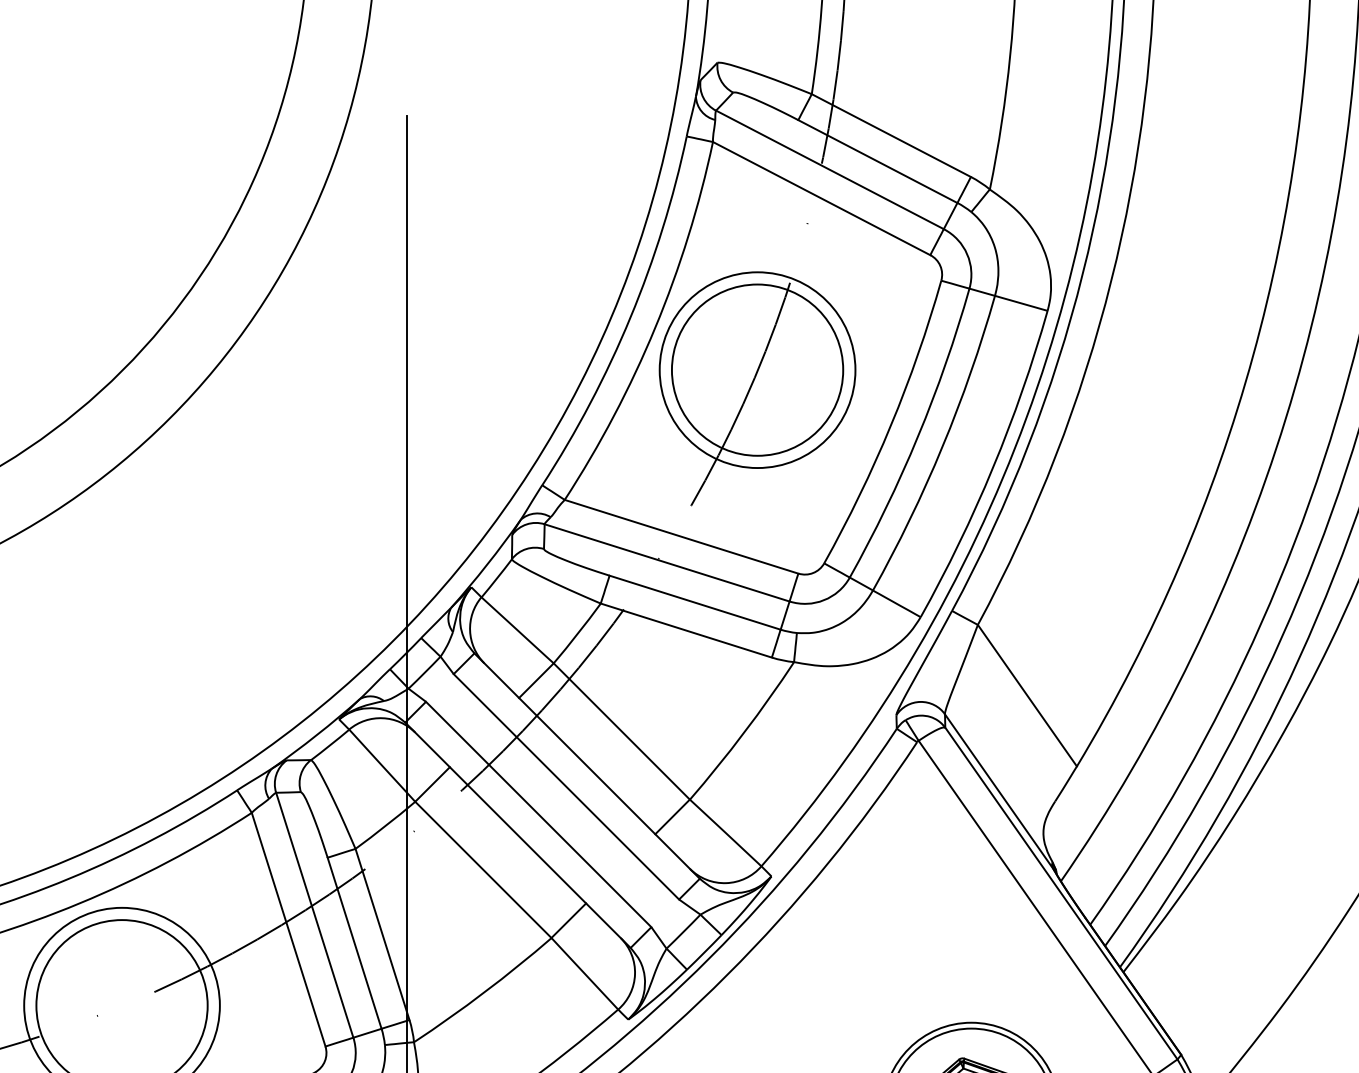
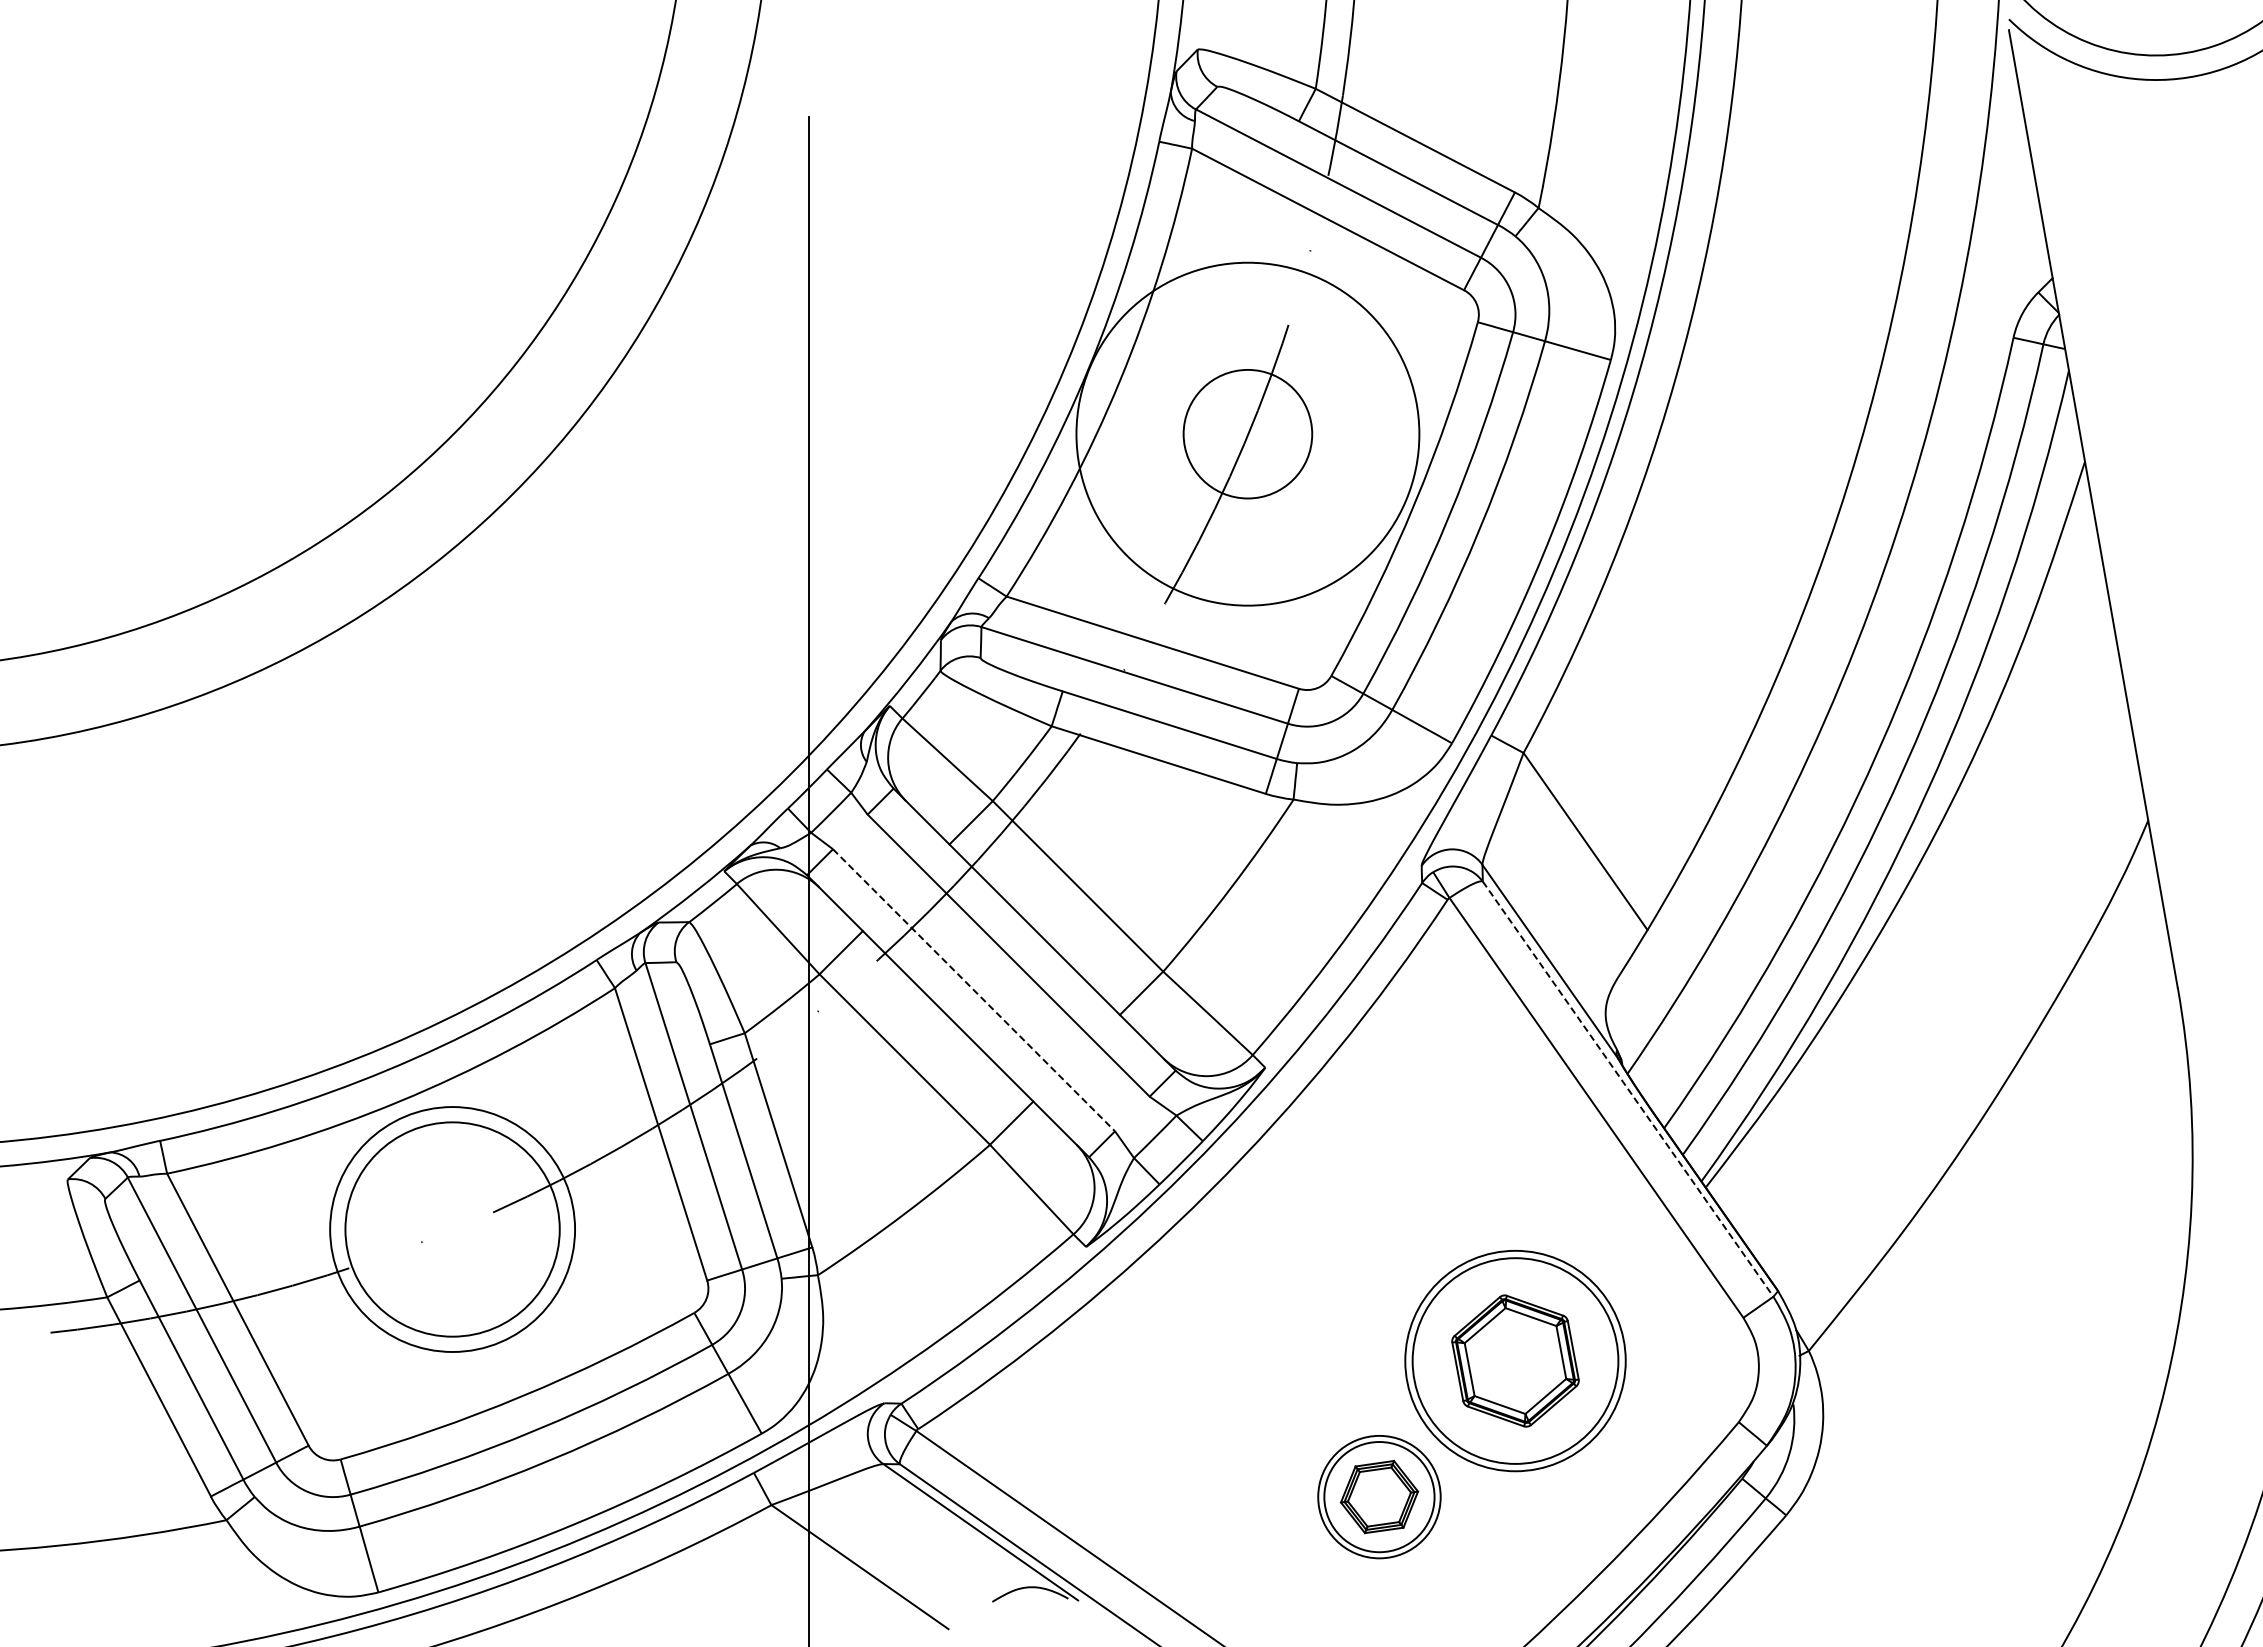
circle: (757, 369) -> (1247, 433), size x1.4
circle: (757, 370) -> (1247, 434), size x0.6
line: (539, 814) -> (974, 990), solid -> dashed
line: (1061, 893) -> (1628, 1089), solid -> dashed

